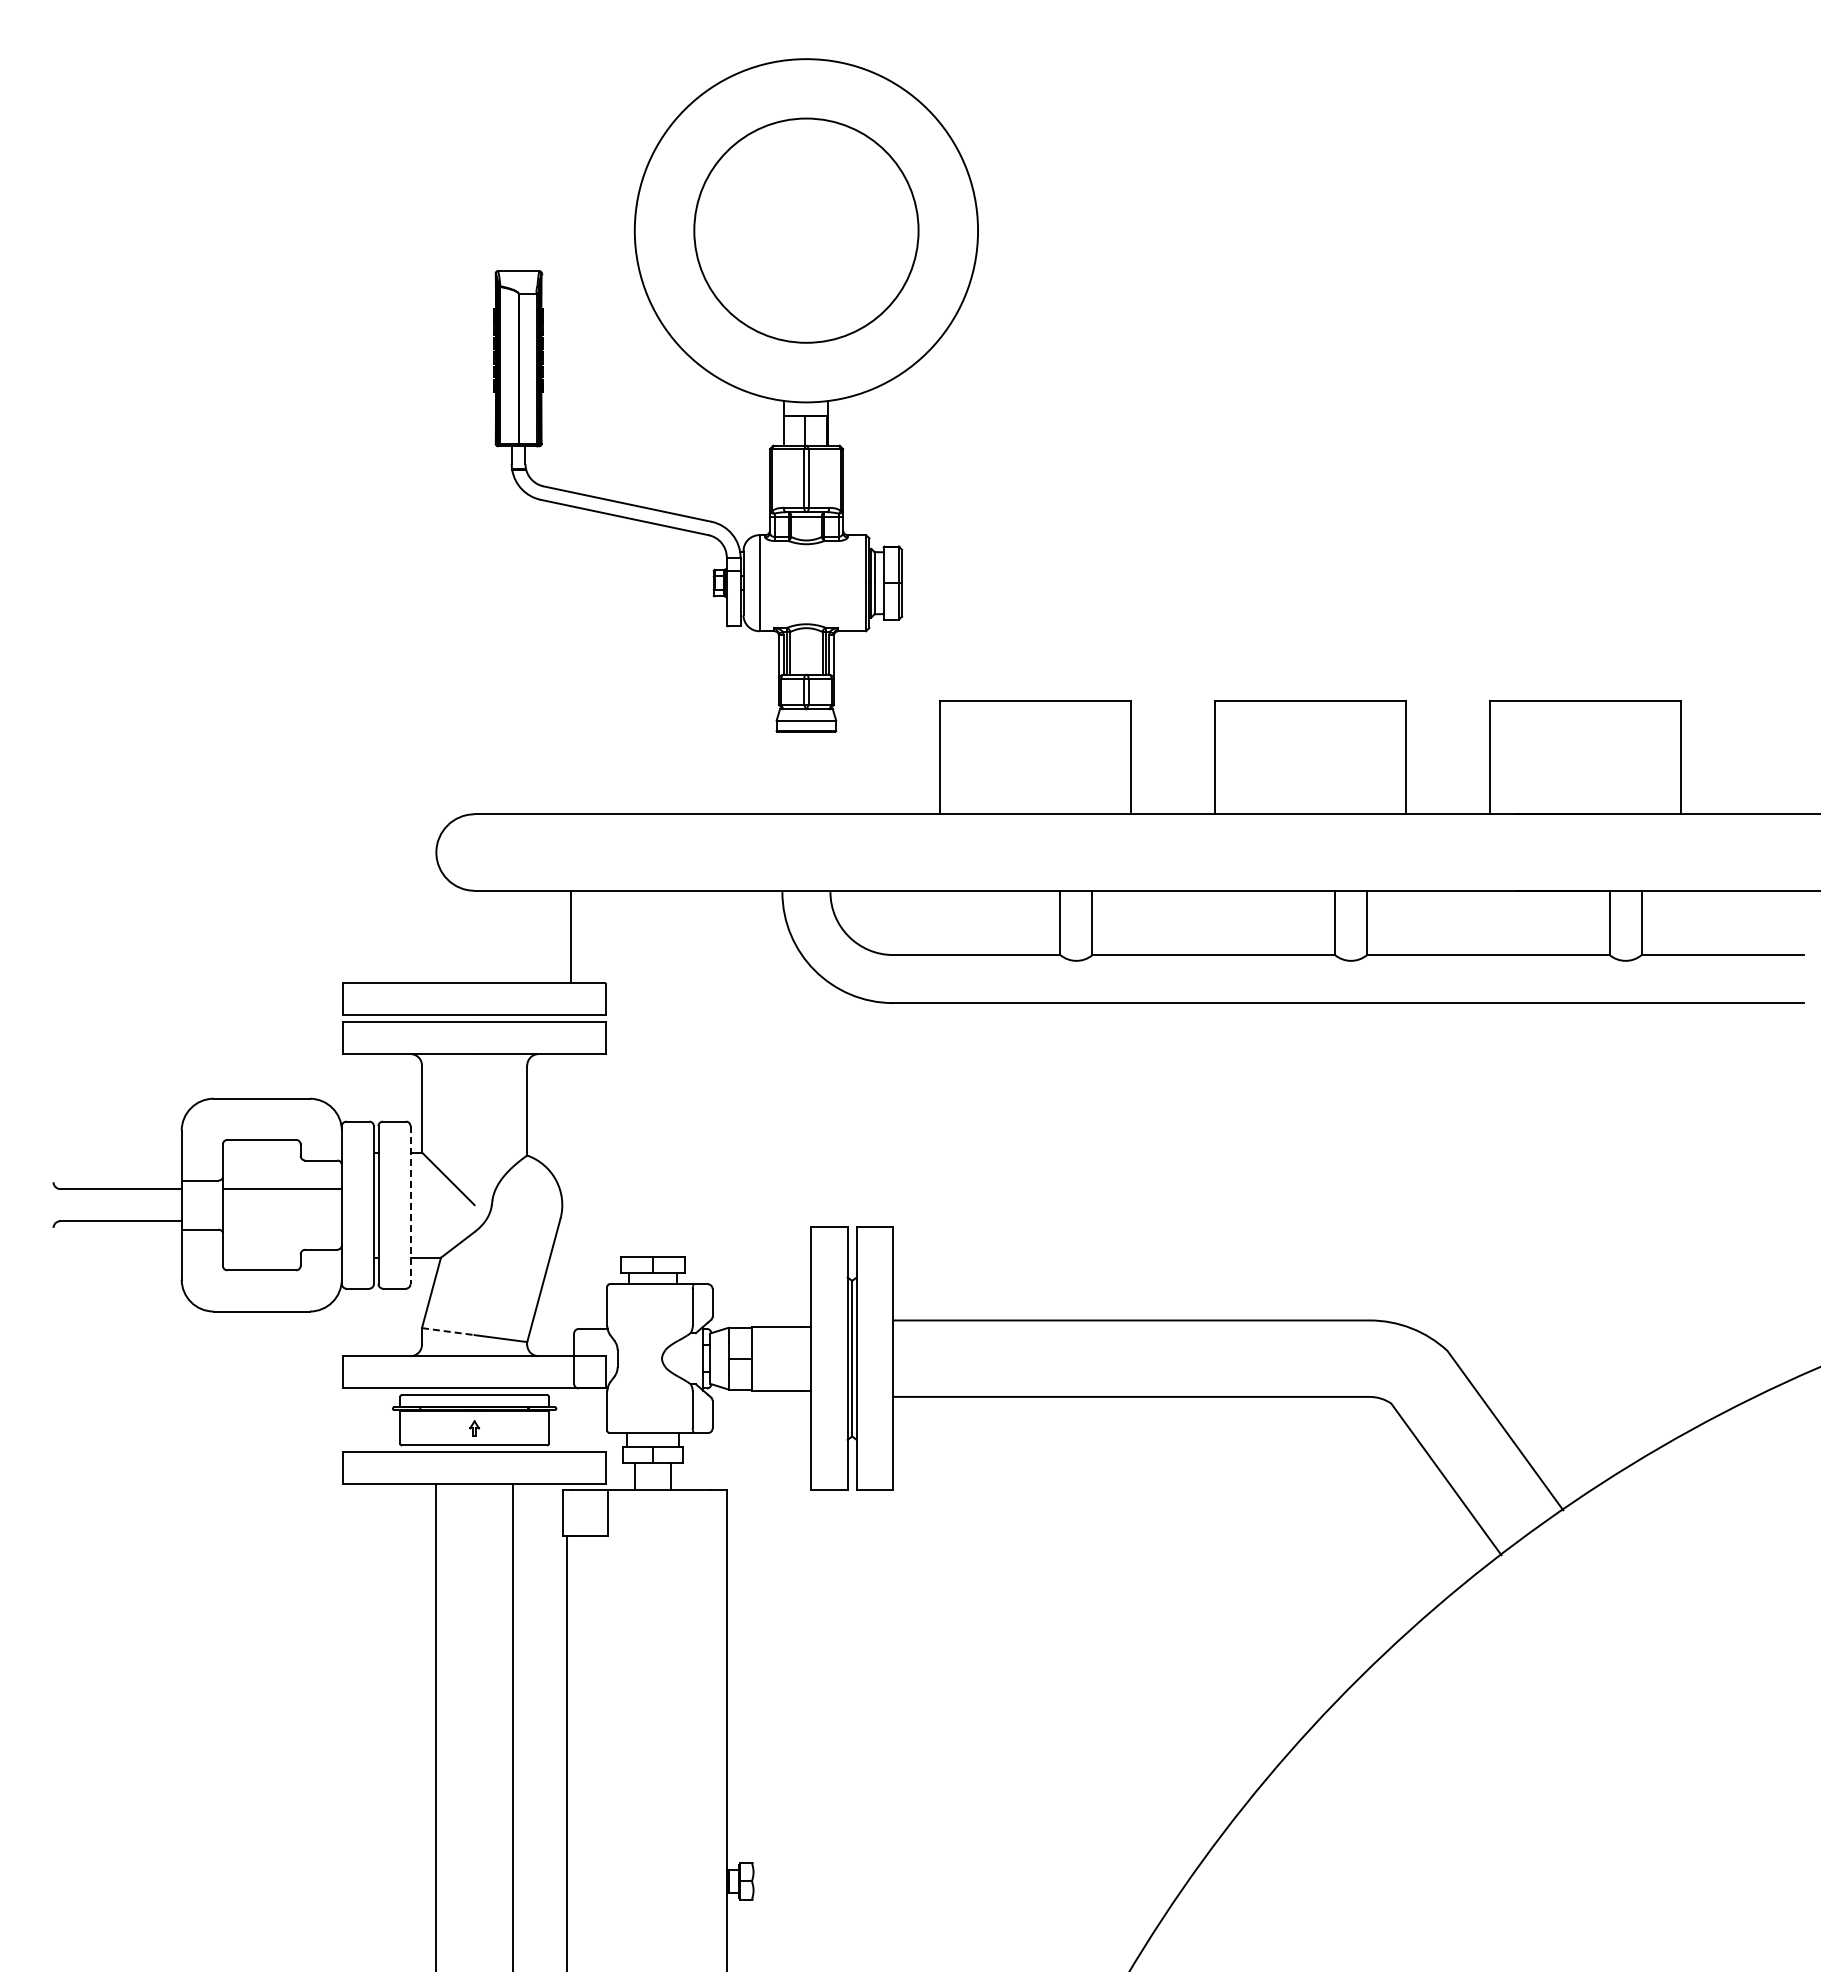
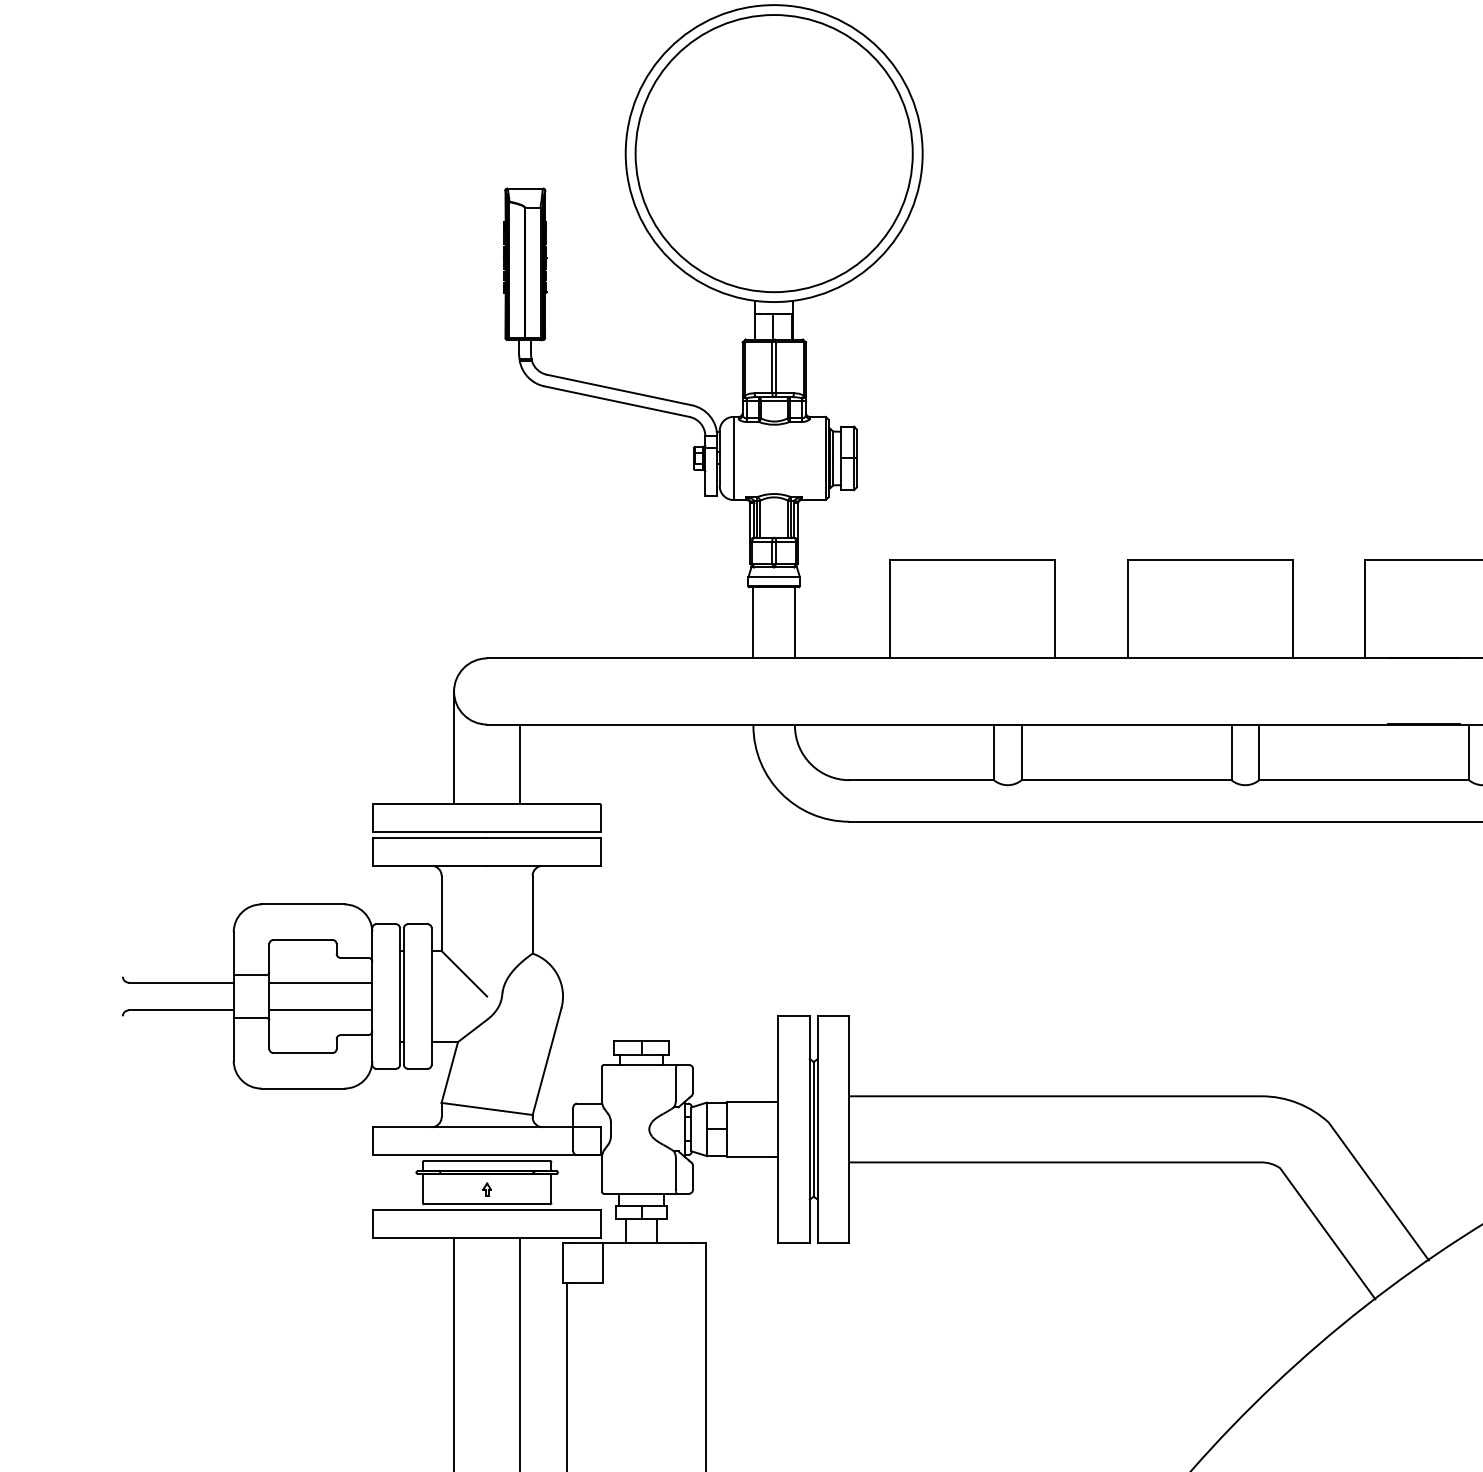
circle: (806, 230) -> (774, 153), size x1.43
line: (782, 772) -> (753, 622), added
line: (830, 772) -> (795, 622), added
line: (436, 917) -> (454, 747), added
line: (570, 936) -> (519, 764), moved
line: (410, 1205) -> (431, 996), dashed -> solid
line: (281, 1221) -> (320, 1010), added
line: (448, 1331) -> (464, 1105), dashed -> solid

